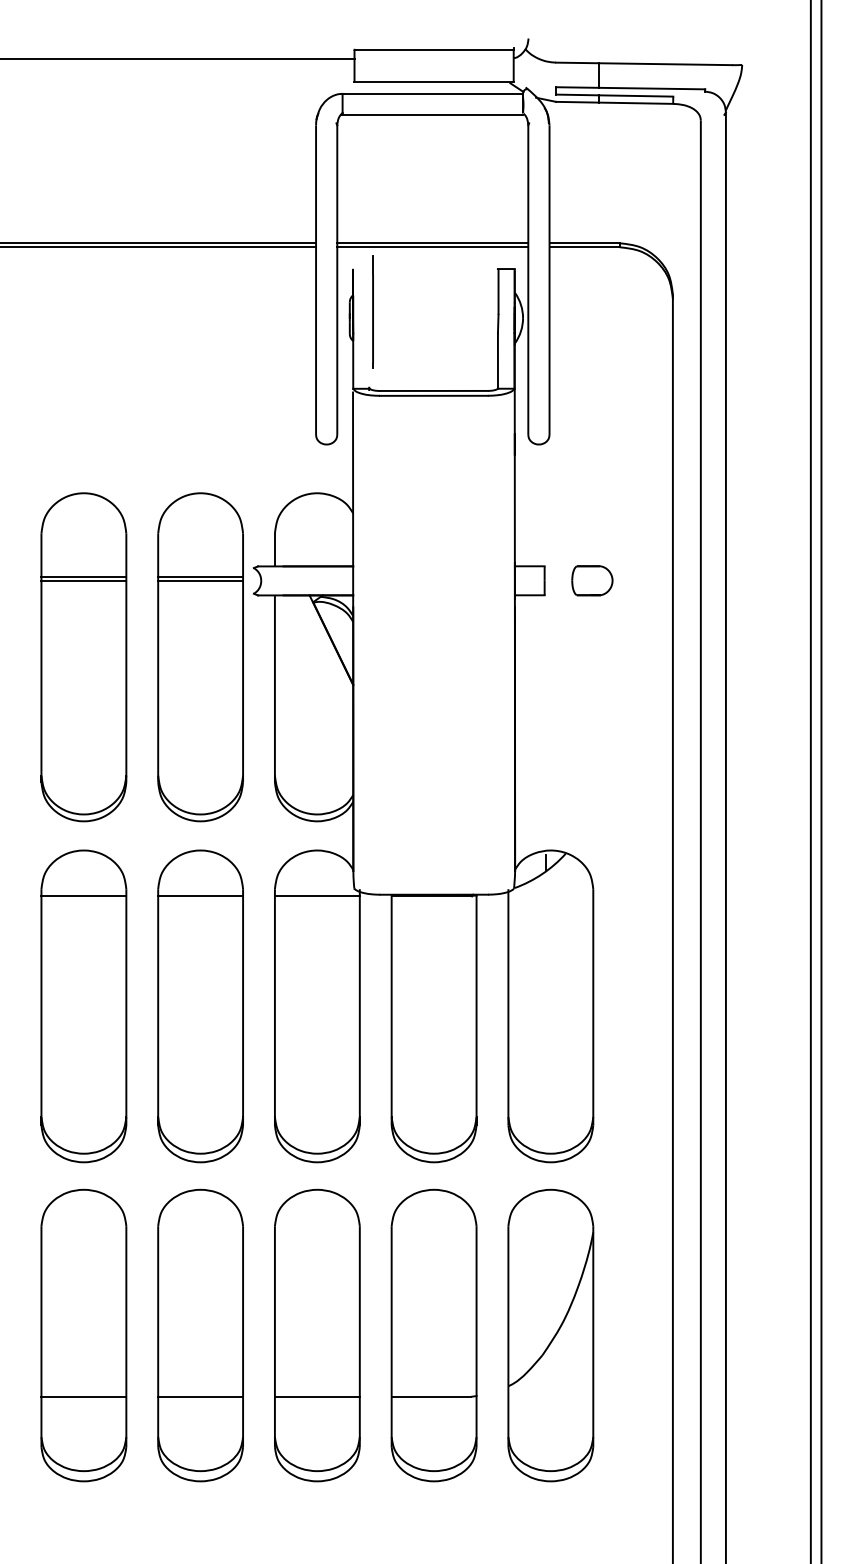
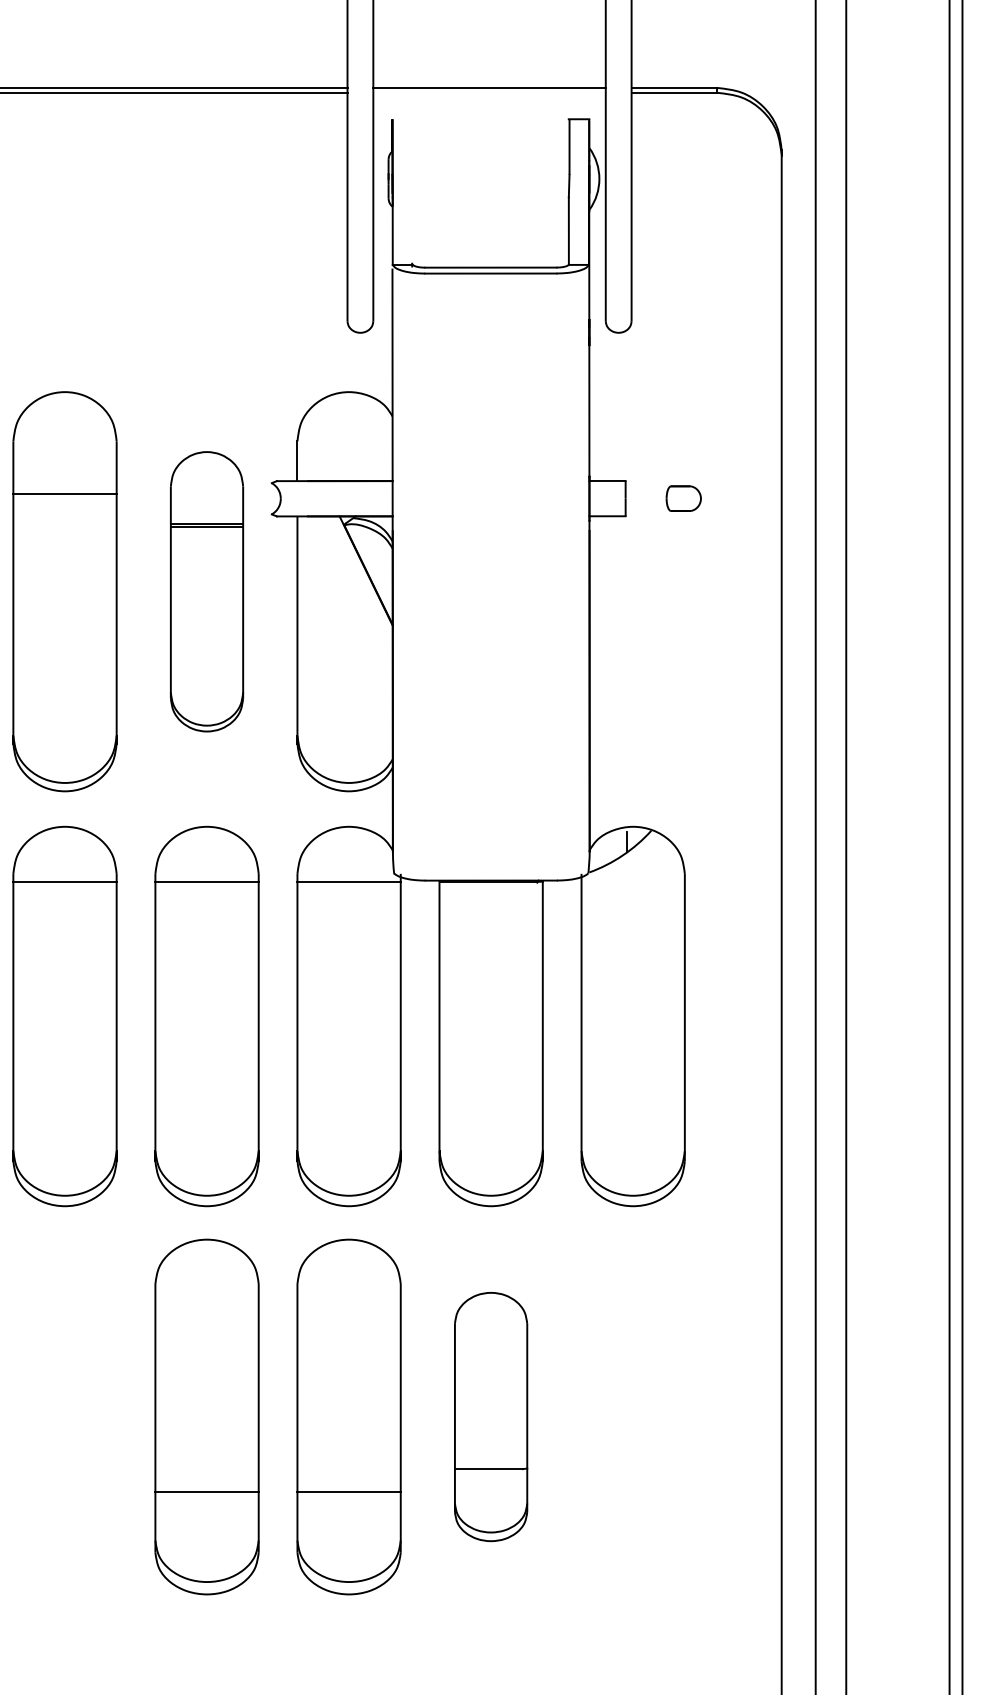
line: (432, 247) -> (489, 93), removed
line: (372, 311) -> (416, 170), removed
part: (592, 580) -> (683, 498), size x0.7
line: (83, 581) -> (64, 499), removed
part: (200, 657) -> (206, 591), size x0.7
part: (83, 1335) -> (64, 1416), removed
part: (433, 1335) -> (490, 1416), size x0.7
part: (550, 1335) -> (632, 1416), removed

